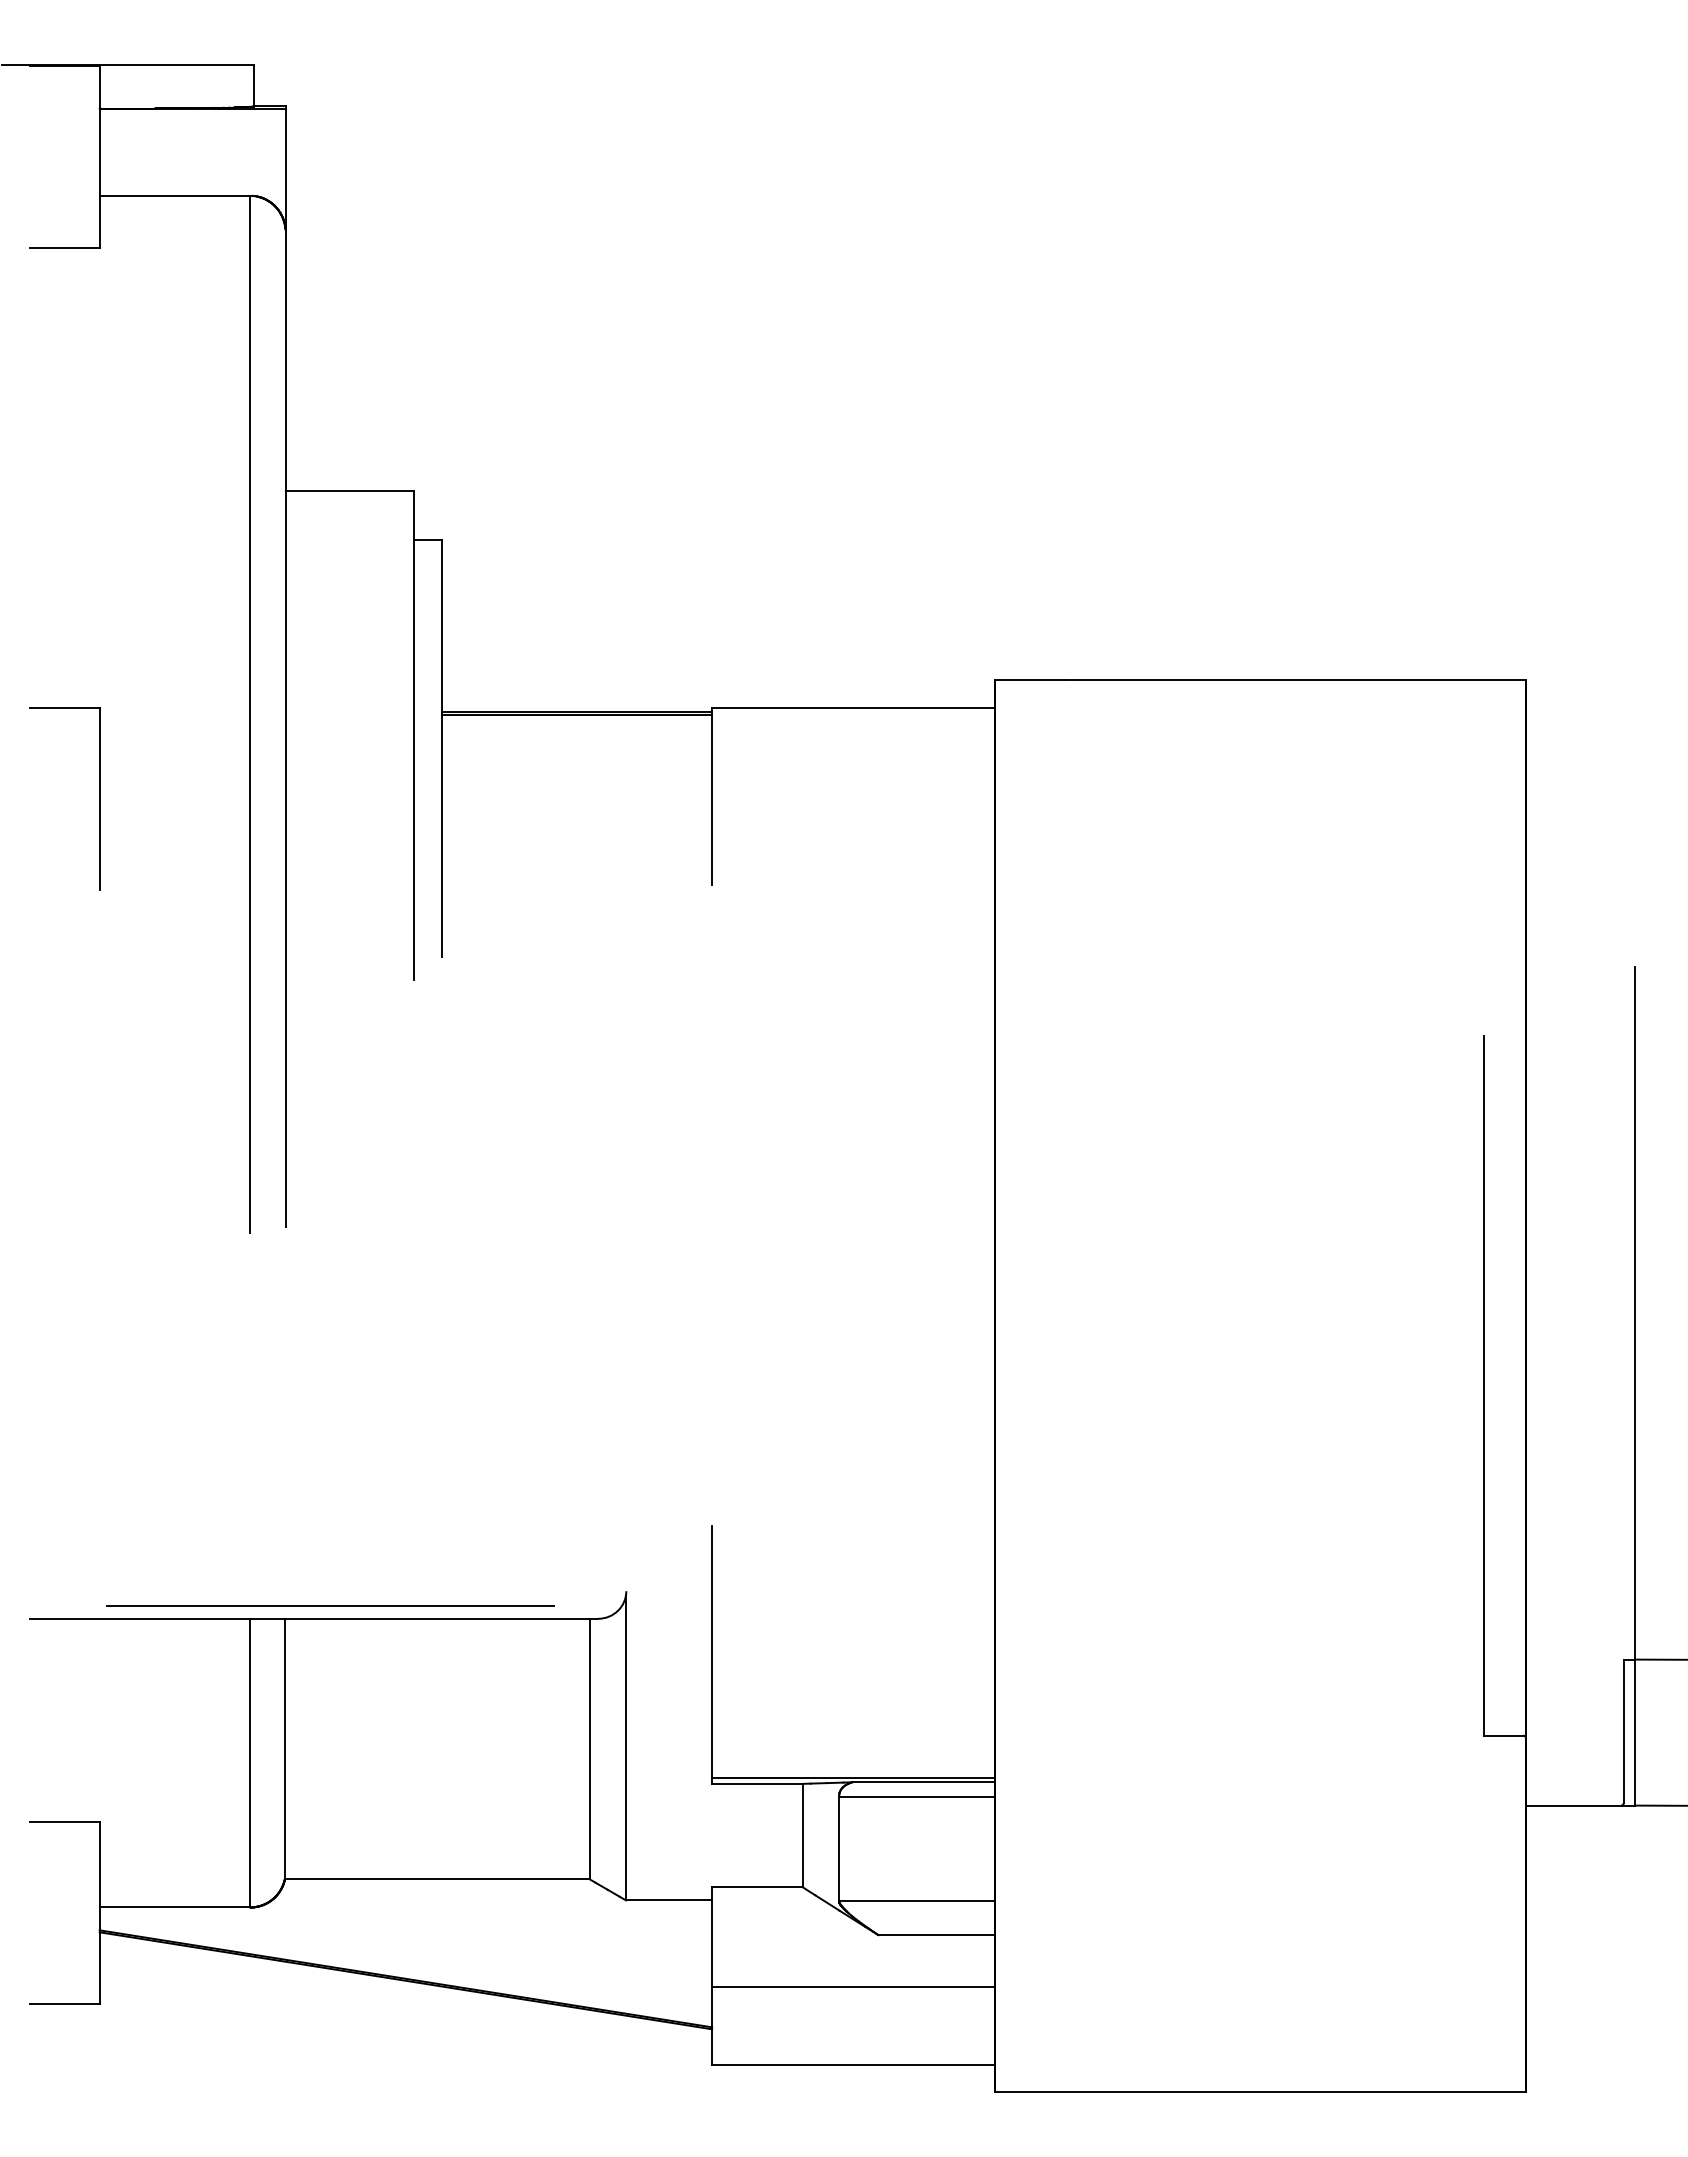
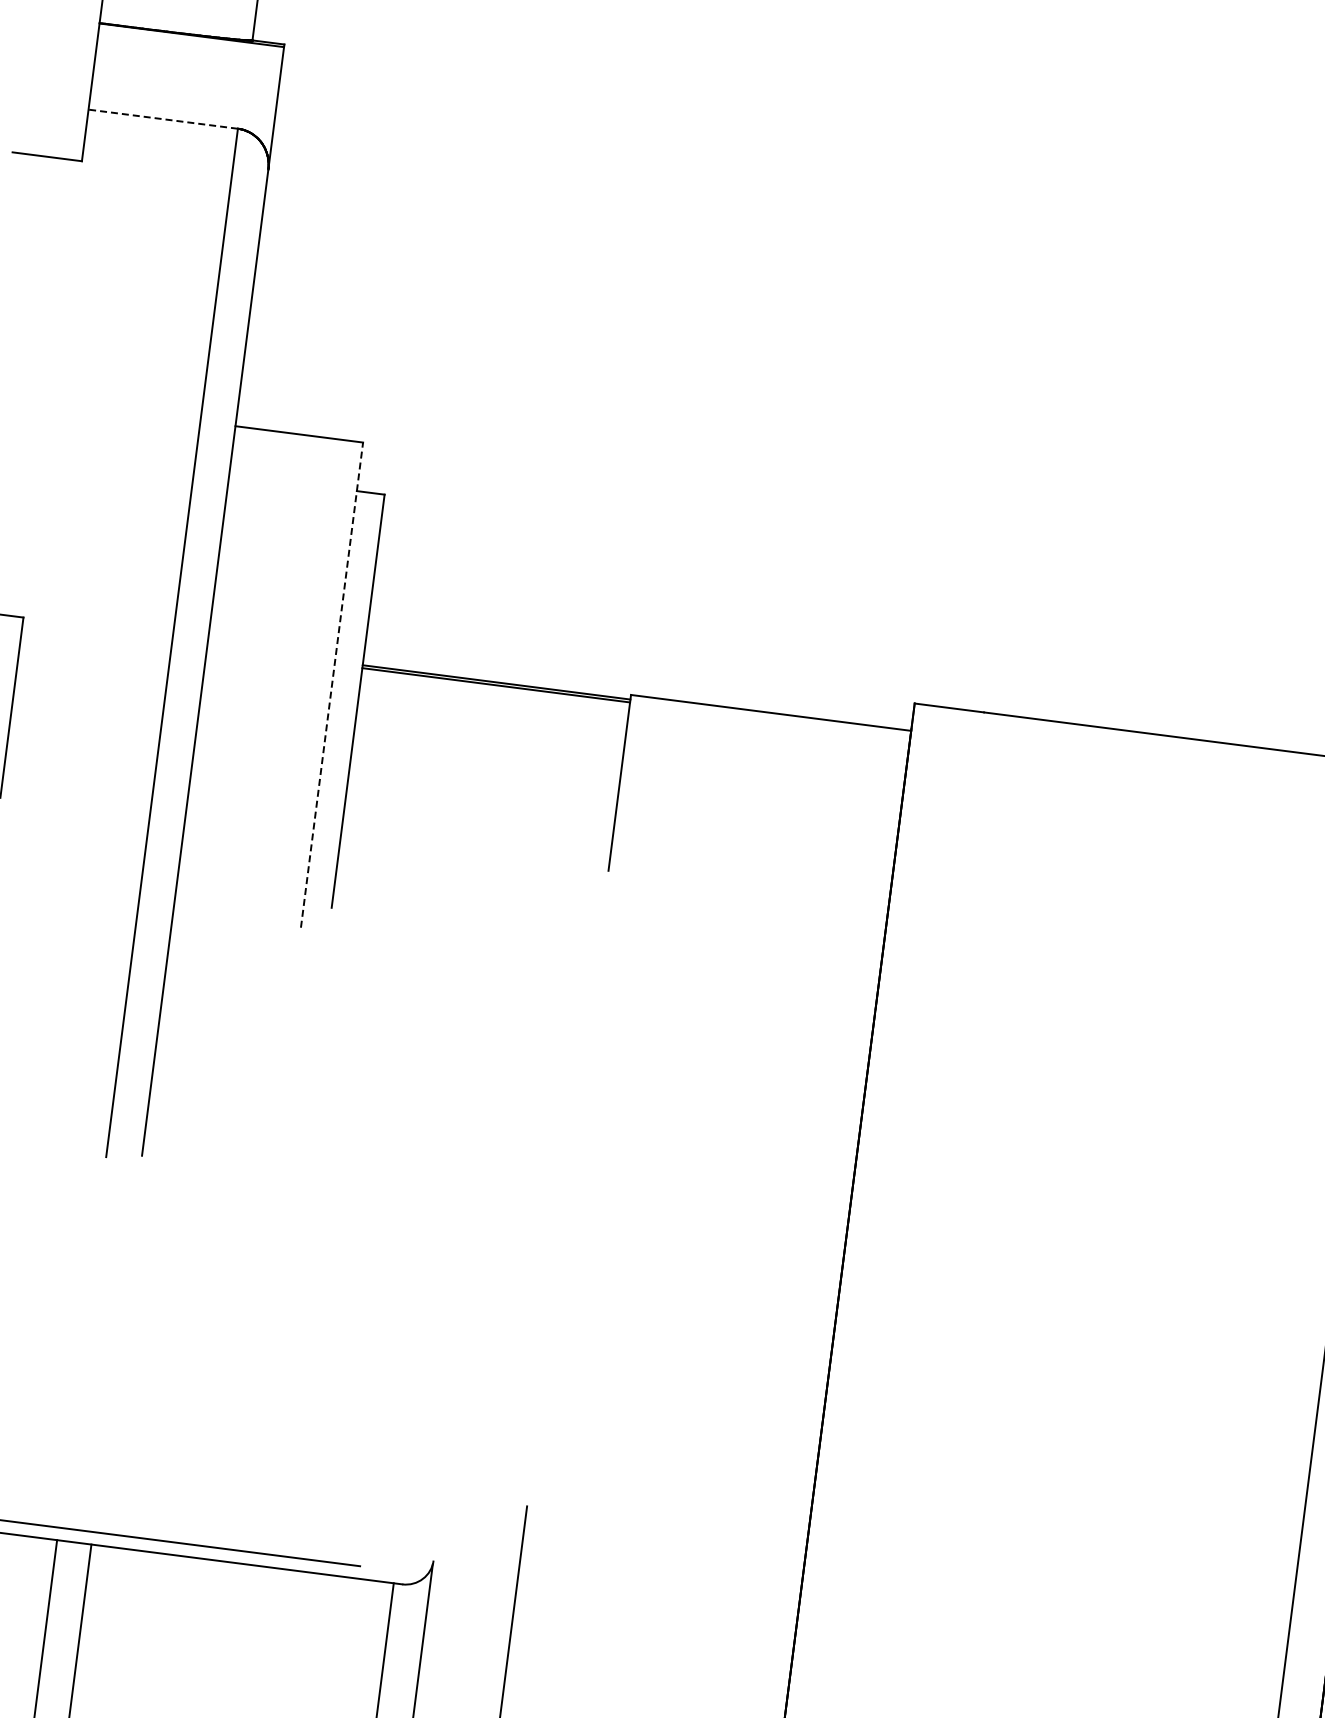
line: (174, 195) -> (162, 118), solid -> dashed
line: (414, 735) -> (332, 684), solid -> dashed

